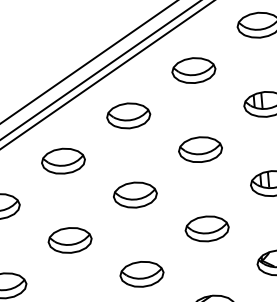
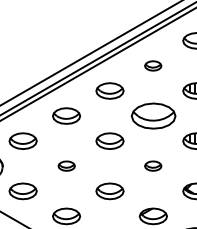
part: (192, 69) -> (152, 65), size x0.6
part: (199, 148) -> (152, 115), size x1.6
part: (205, 227) -> (152, 165), size x0.6
part: (69, 239) -> (66, 165), size x0.6

